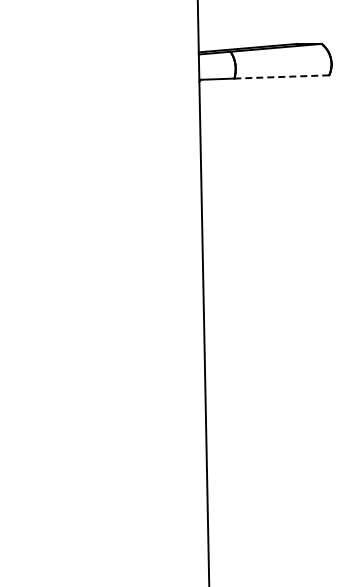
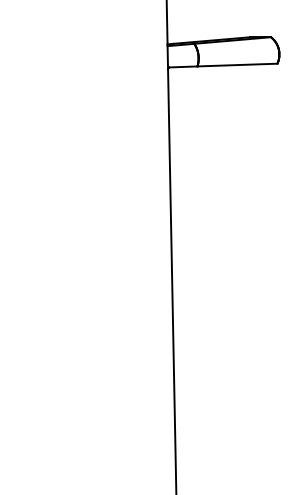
line: (281, 76) -> (237, 64), dashed -> solid

